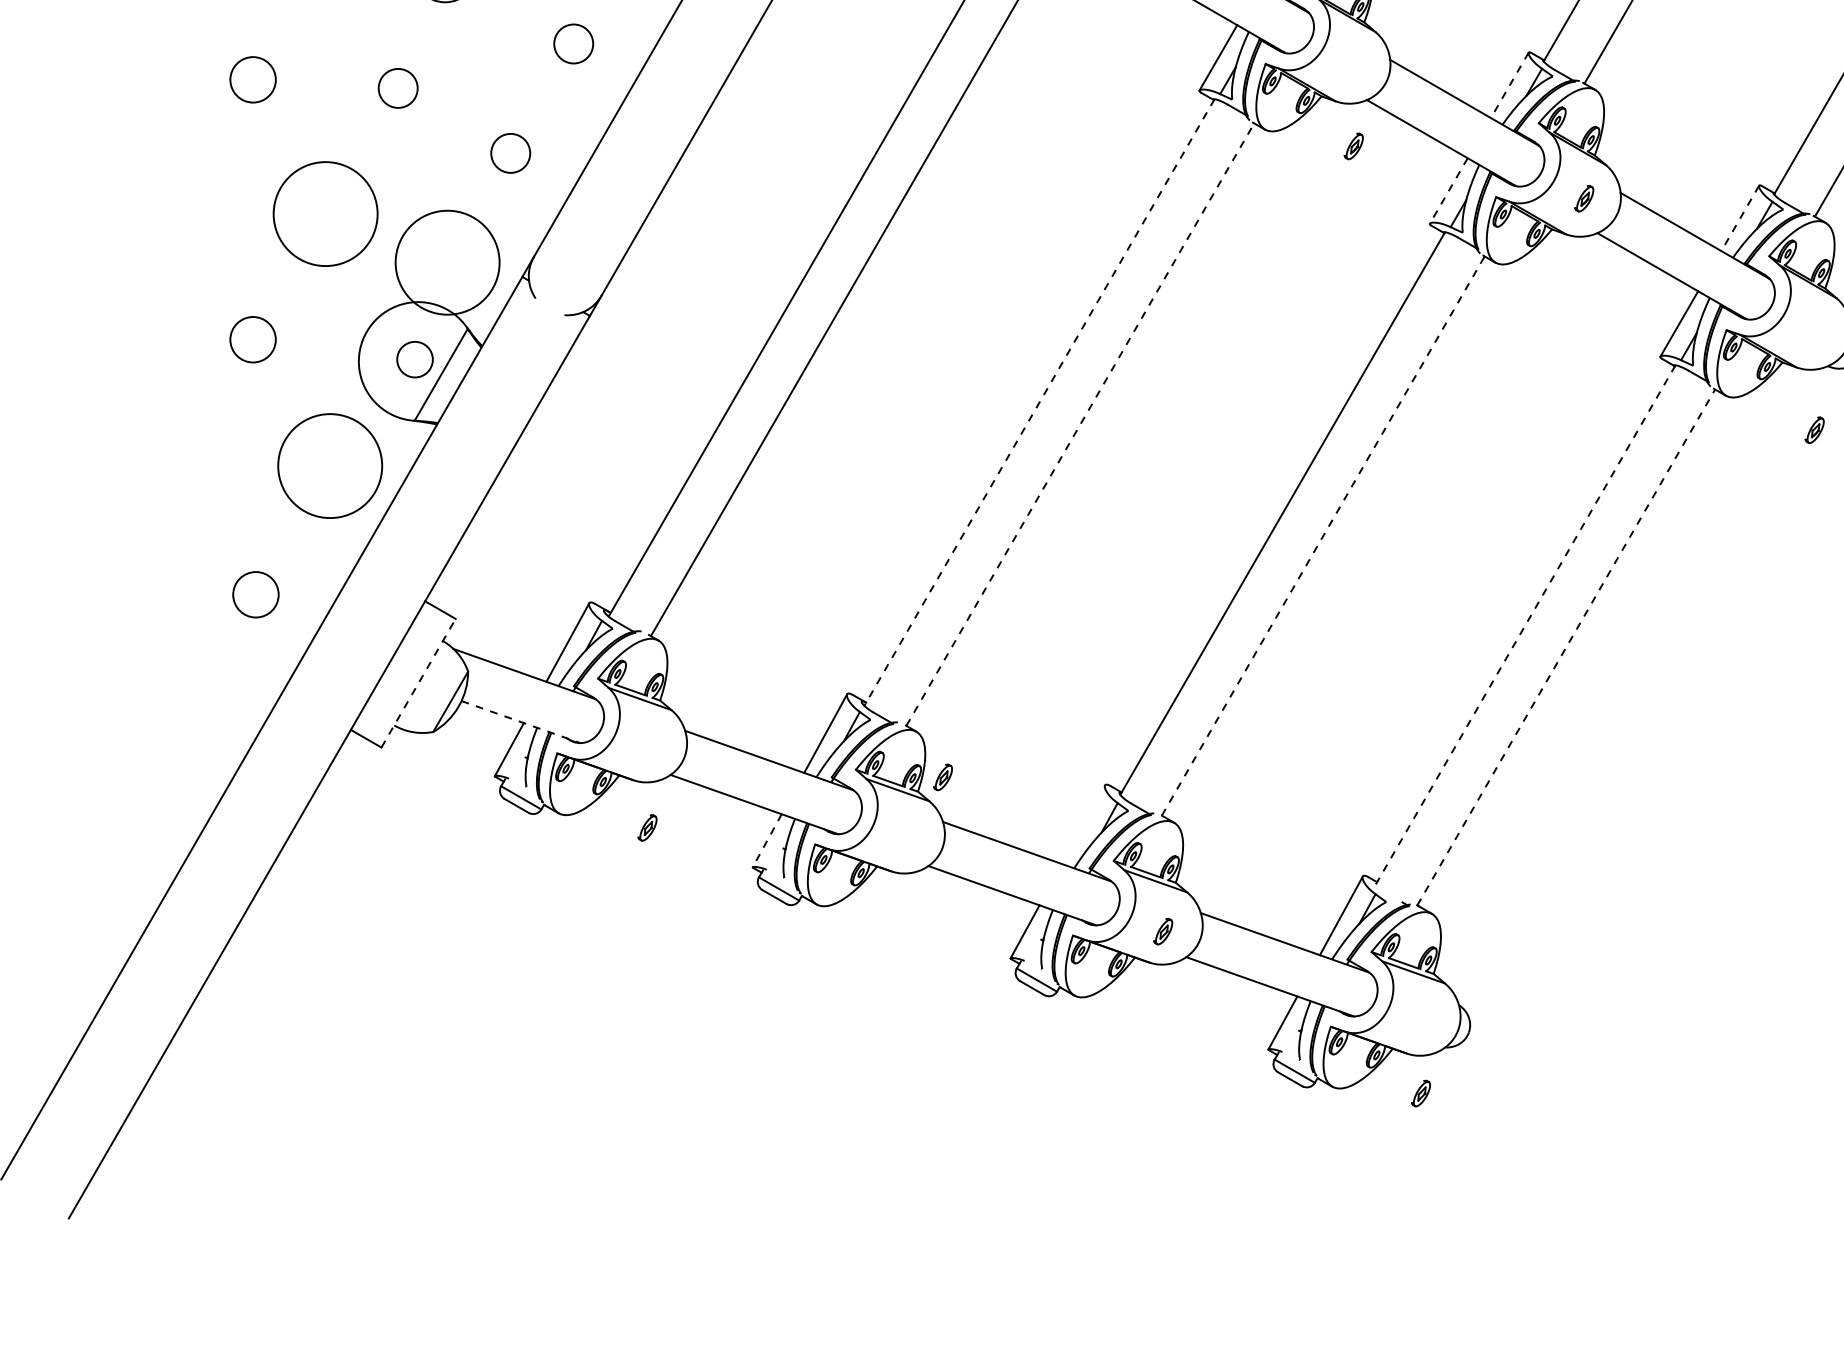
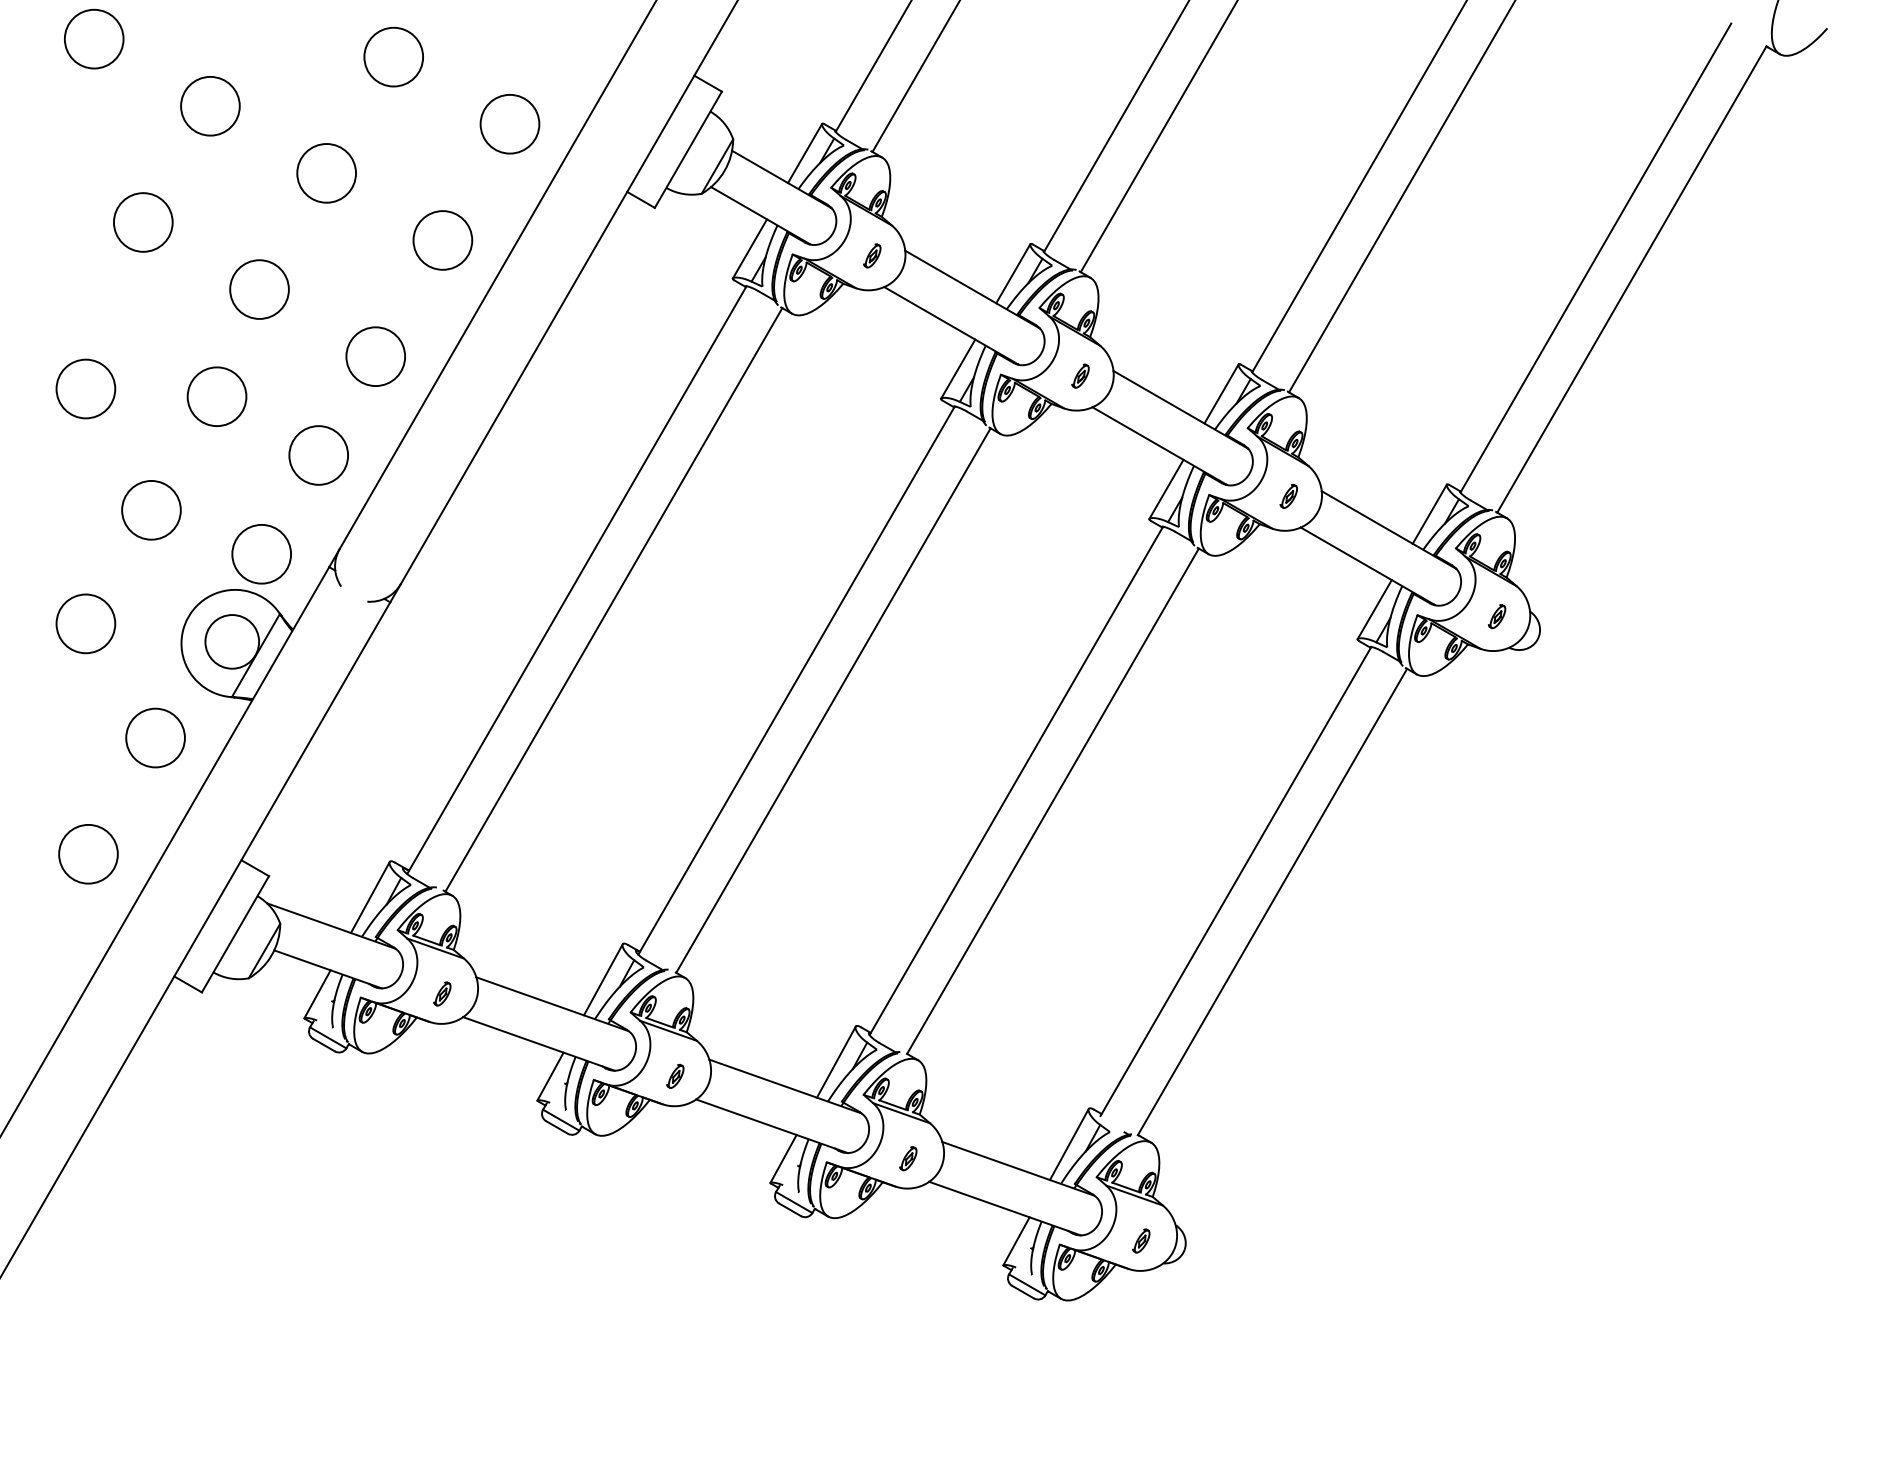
circle: (573, 43) -> (375, 356), size x1.67
circle: (252, 79) -> (85, 388), size x1.43
line: (1509, 85) -> (1221, 394), dashed -> solid
circle: (397, 88) -> (216, 396), size x1.67
part: (1353, 145) -> (1080, 375), moved
circle: (510, 153) -> (318, 455), size x1.67
line: (1448, 191) -> (1166, 489), dashed -> solid
circle: (325, 213) -> (151, 509), size x0.62
line: (1739, 218) -> (1429, 514), dashed -> solid
circle: (447, 261) -> (261, 553), size x0.62
circle: (252, 339) -> (85, 623), size x1.43
circle: (415, 359) -> (232, 641), size x1.67
line: (1039, 403) -> (796, 681), dashed -> solid
line: (1080, 424) -> (833, 700), dashed -> solid
part: (1815, 430) -> (1497, 616), moved
circle: (330, 465) -> (155, 737), size x0.62
line: (1323, 536) -> (1053, 801), dashed -> solid
circle: (255, 594) -> (88, 854), size x1.43
line: (1525, 624) -> (1235, 881), dashed -> solid
line: (1566, 646) -> (1272, 901), dashed -> solid
line: (418, 682) -> (235, 933), dashed -> solid
line: (521, 722) -> (328, 969), dashed -> solid
part: (943, 776) -> (675, 1075), moved
line: (1082, 824) -> (835, 1061), added
part: (647, 827) -> (442, 993), moved
line: (767, 841) -> (550, 1077), dashed -> solid
part: (1421, 1092) -> (1141, 1240), moved

